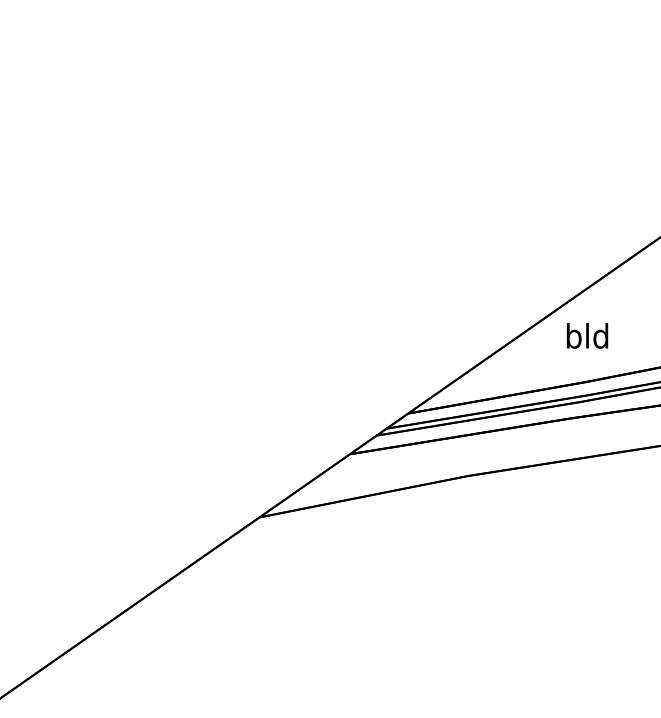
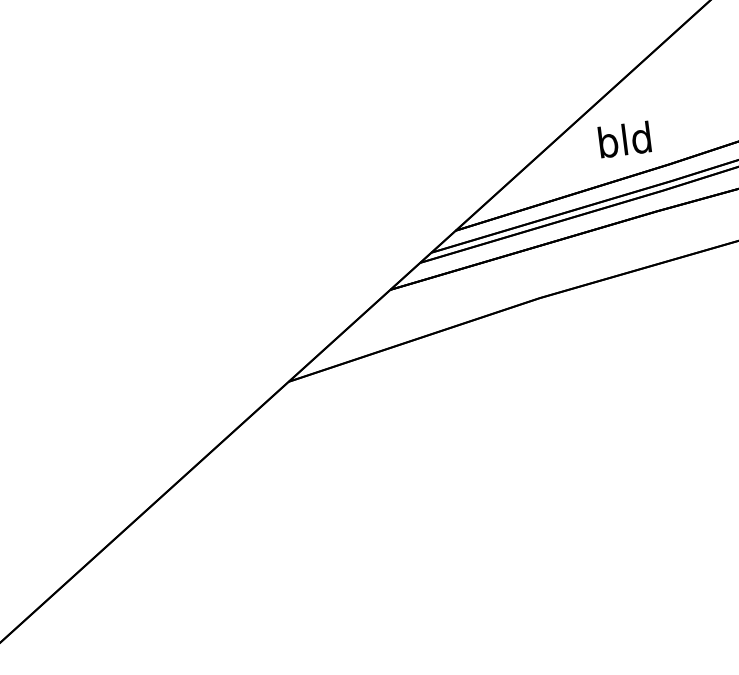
text: (587, 335) -> (624, 139), moved

